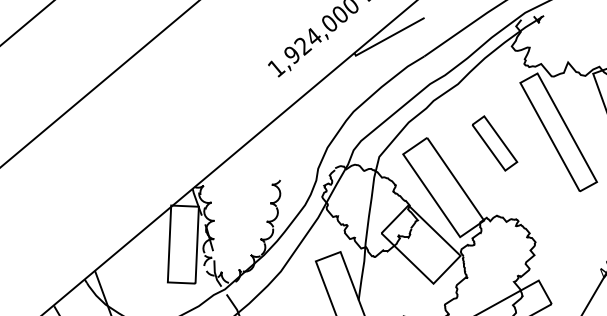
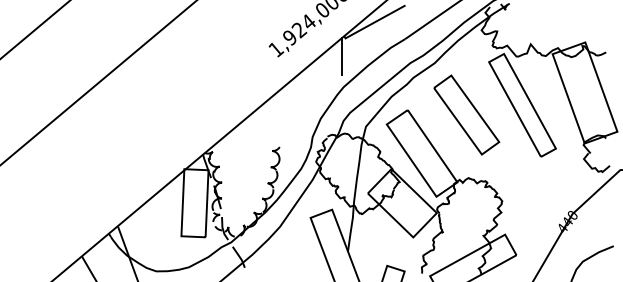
line: (351, 76) -> (341, 56), added
part: (494, 142) -> (466, 114), size x1.67

